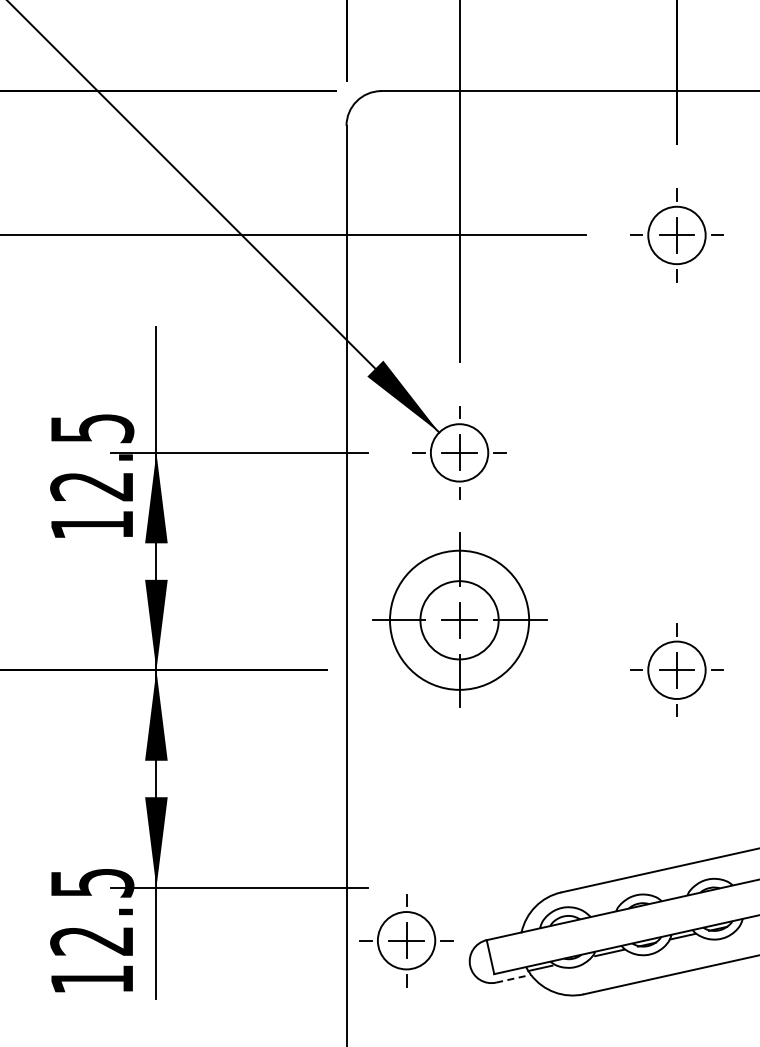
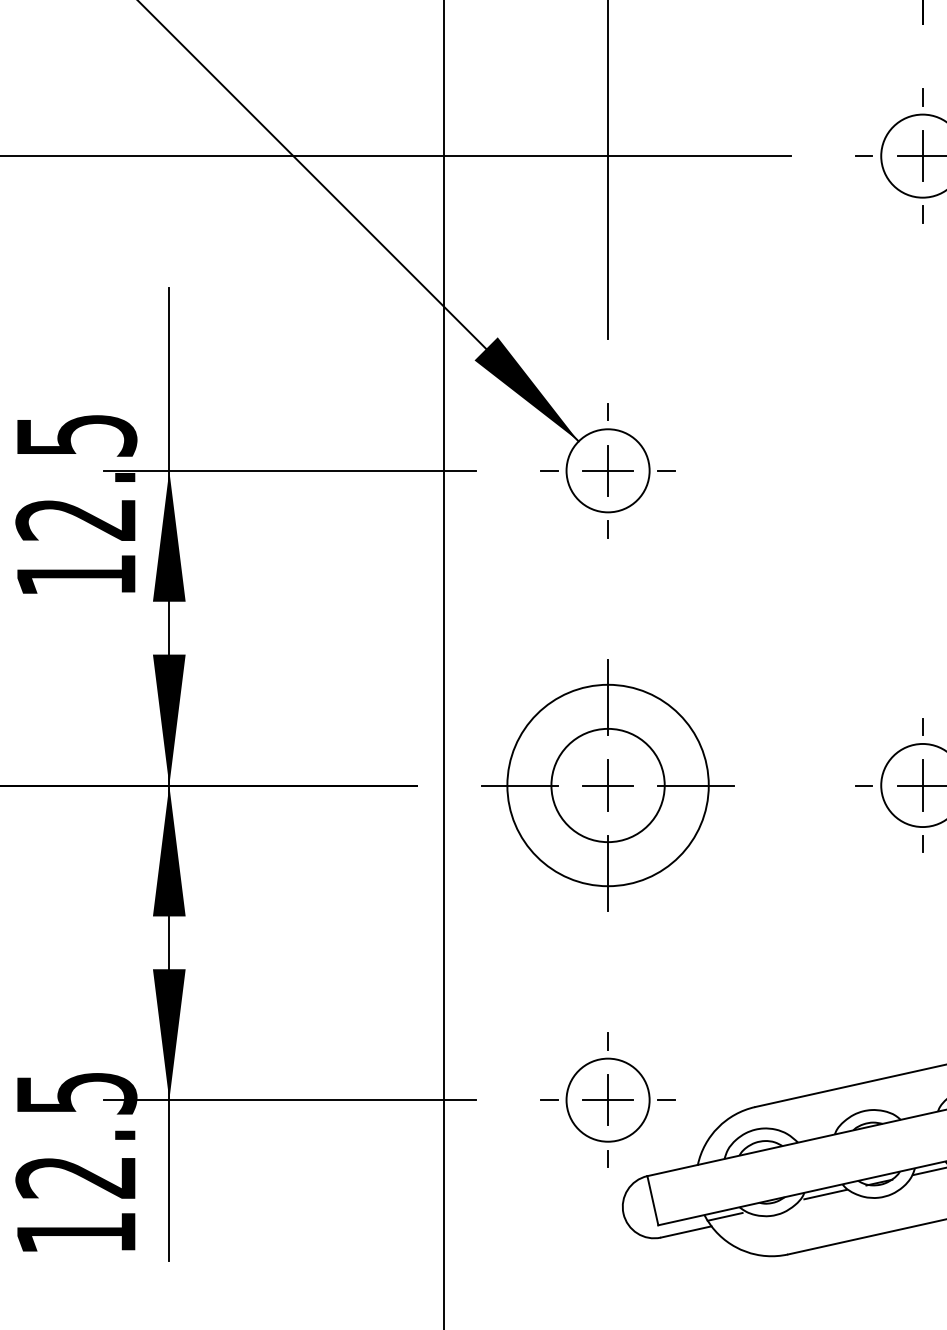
part: (459, 619) -> (607, 784), moved
part: (406, 940) -> (607, 1099), moved
line: (513, 978) -> (686, 1231), dashed -> solid

